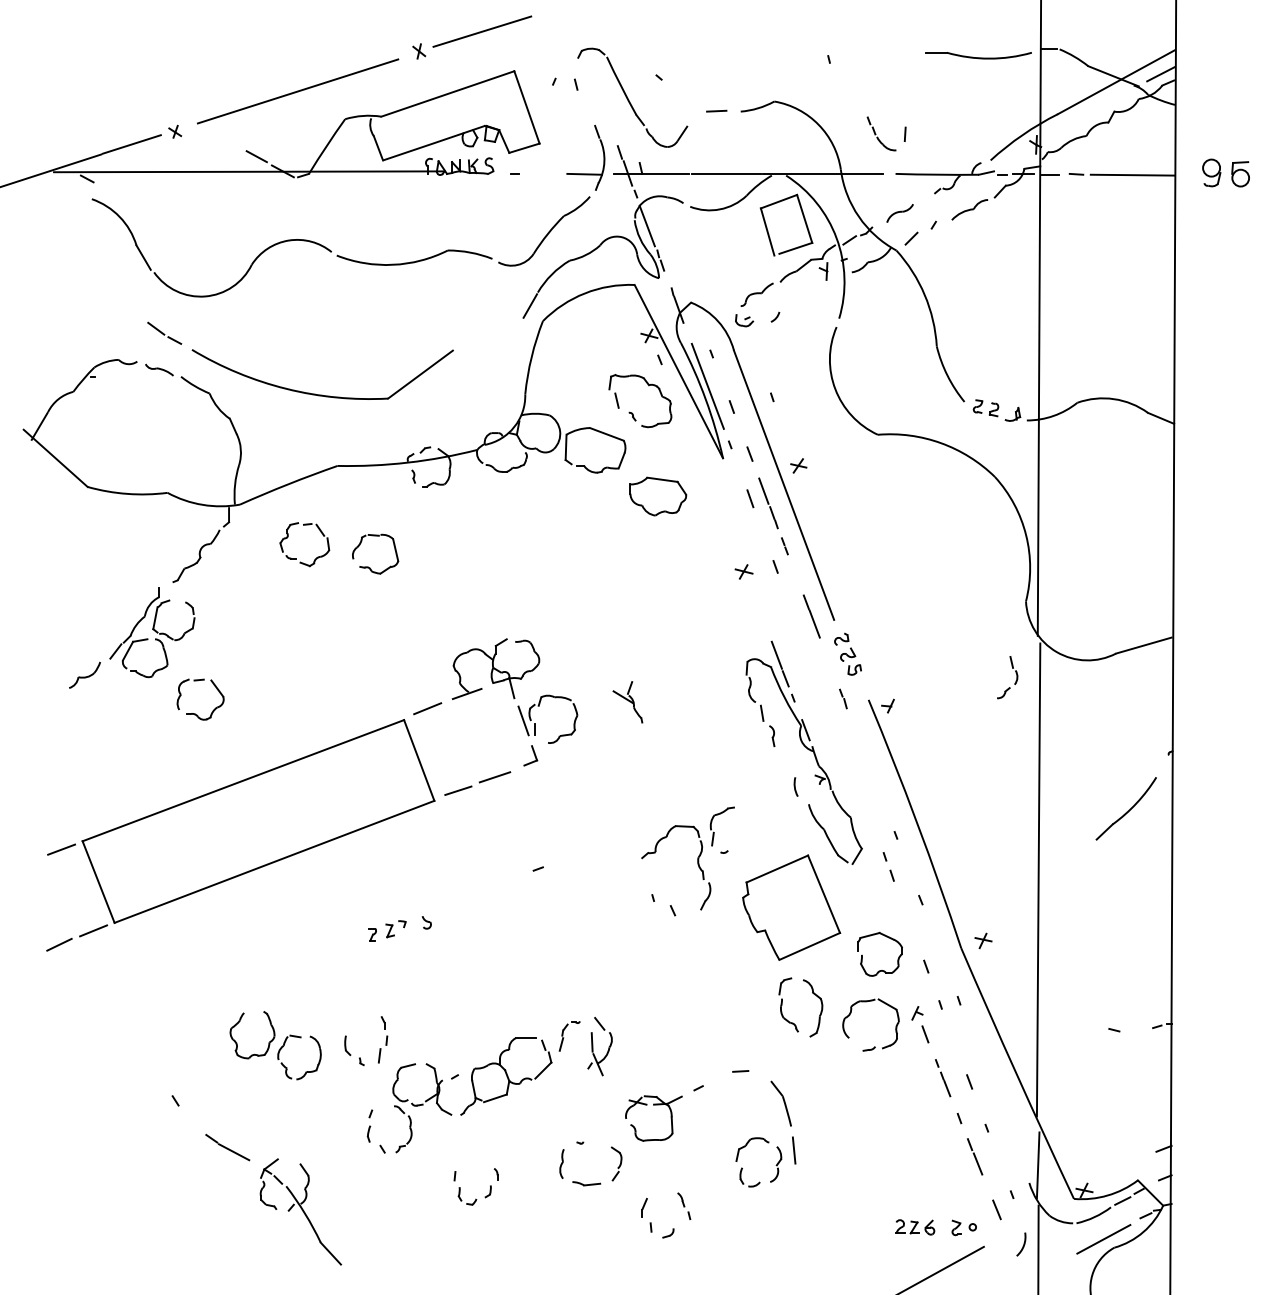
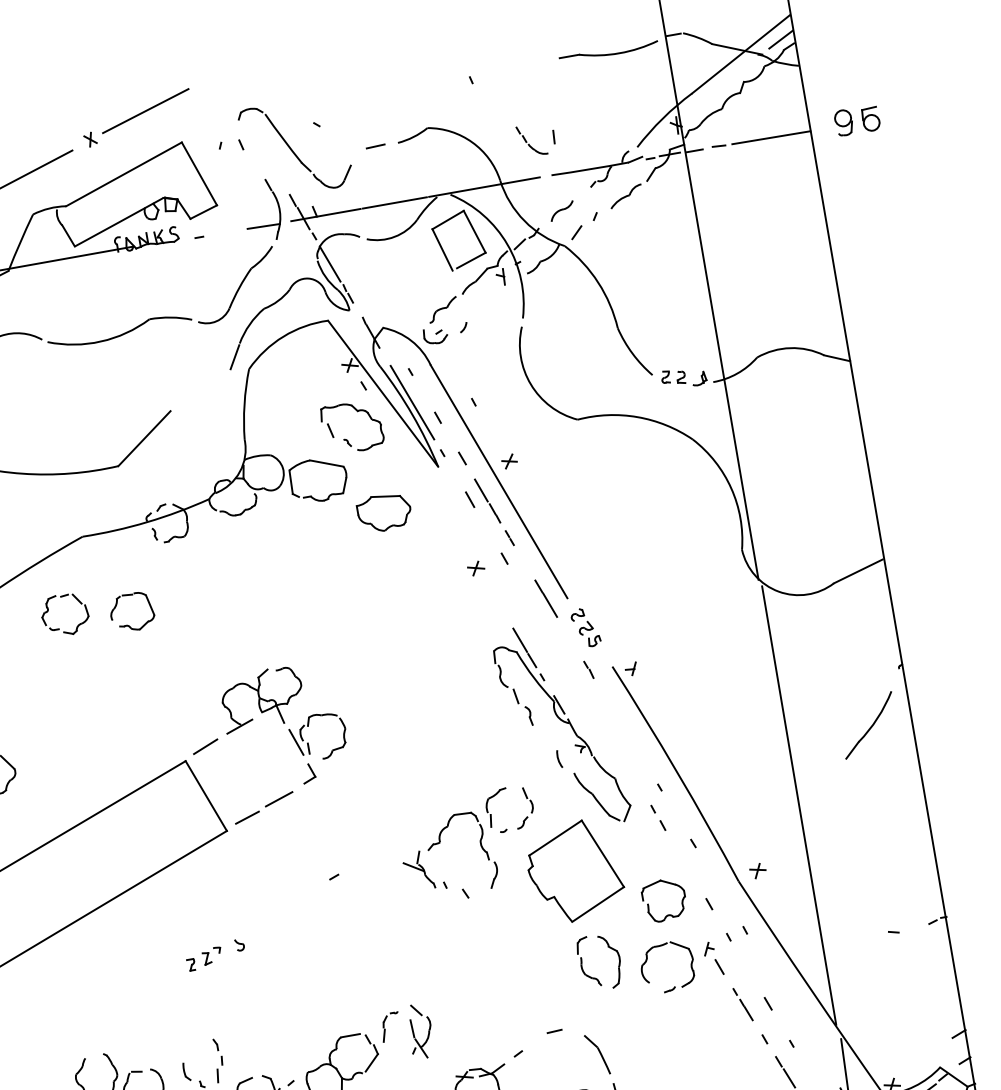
part: (744, 320) -> (435, 335), size x1.43
part: (1015, 680) -> (531, 809), moved
part: (627, 702) -> (418, 871), moved

